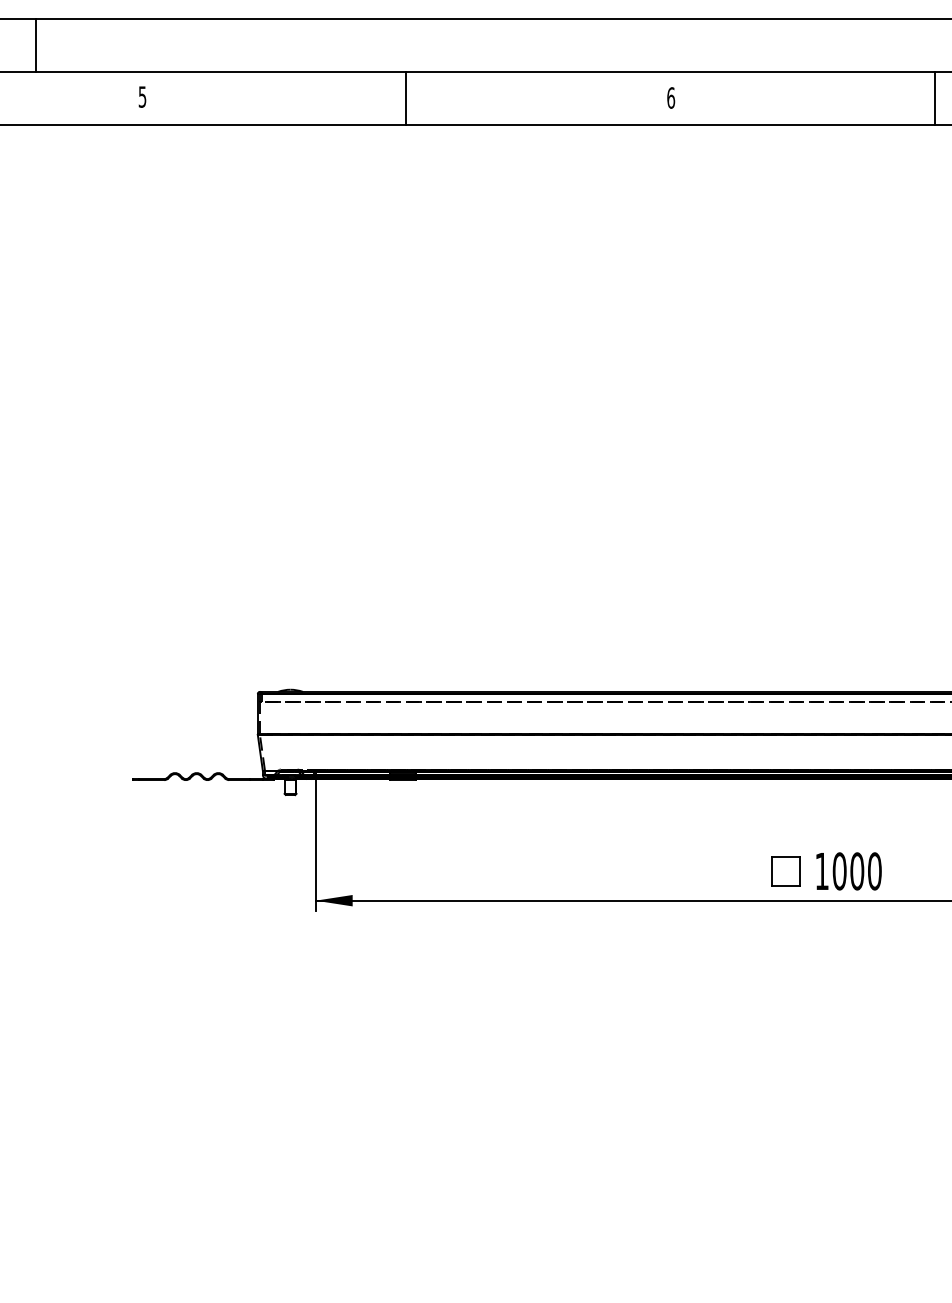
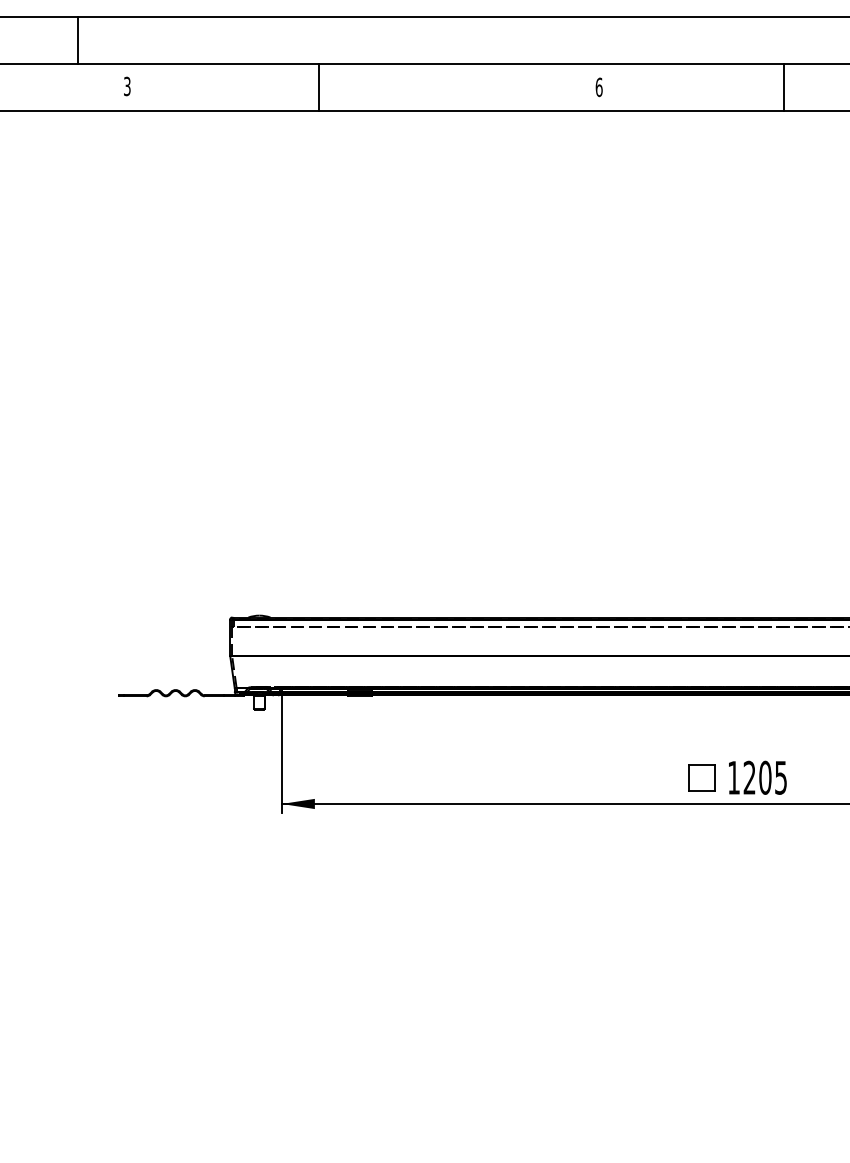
line: (36, 45) -> (77, 40), moved
text: (142, 95) -> (127, 85), 5 -> 3
line: (405, 98) -> (318, 87), moved
line: (934, 98) -> (783, 87), moved
text: (857, 871) -> (765, 777), 1000 -> 1205

